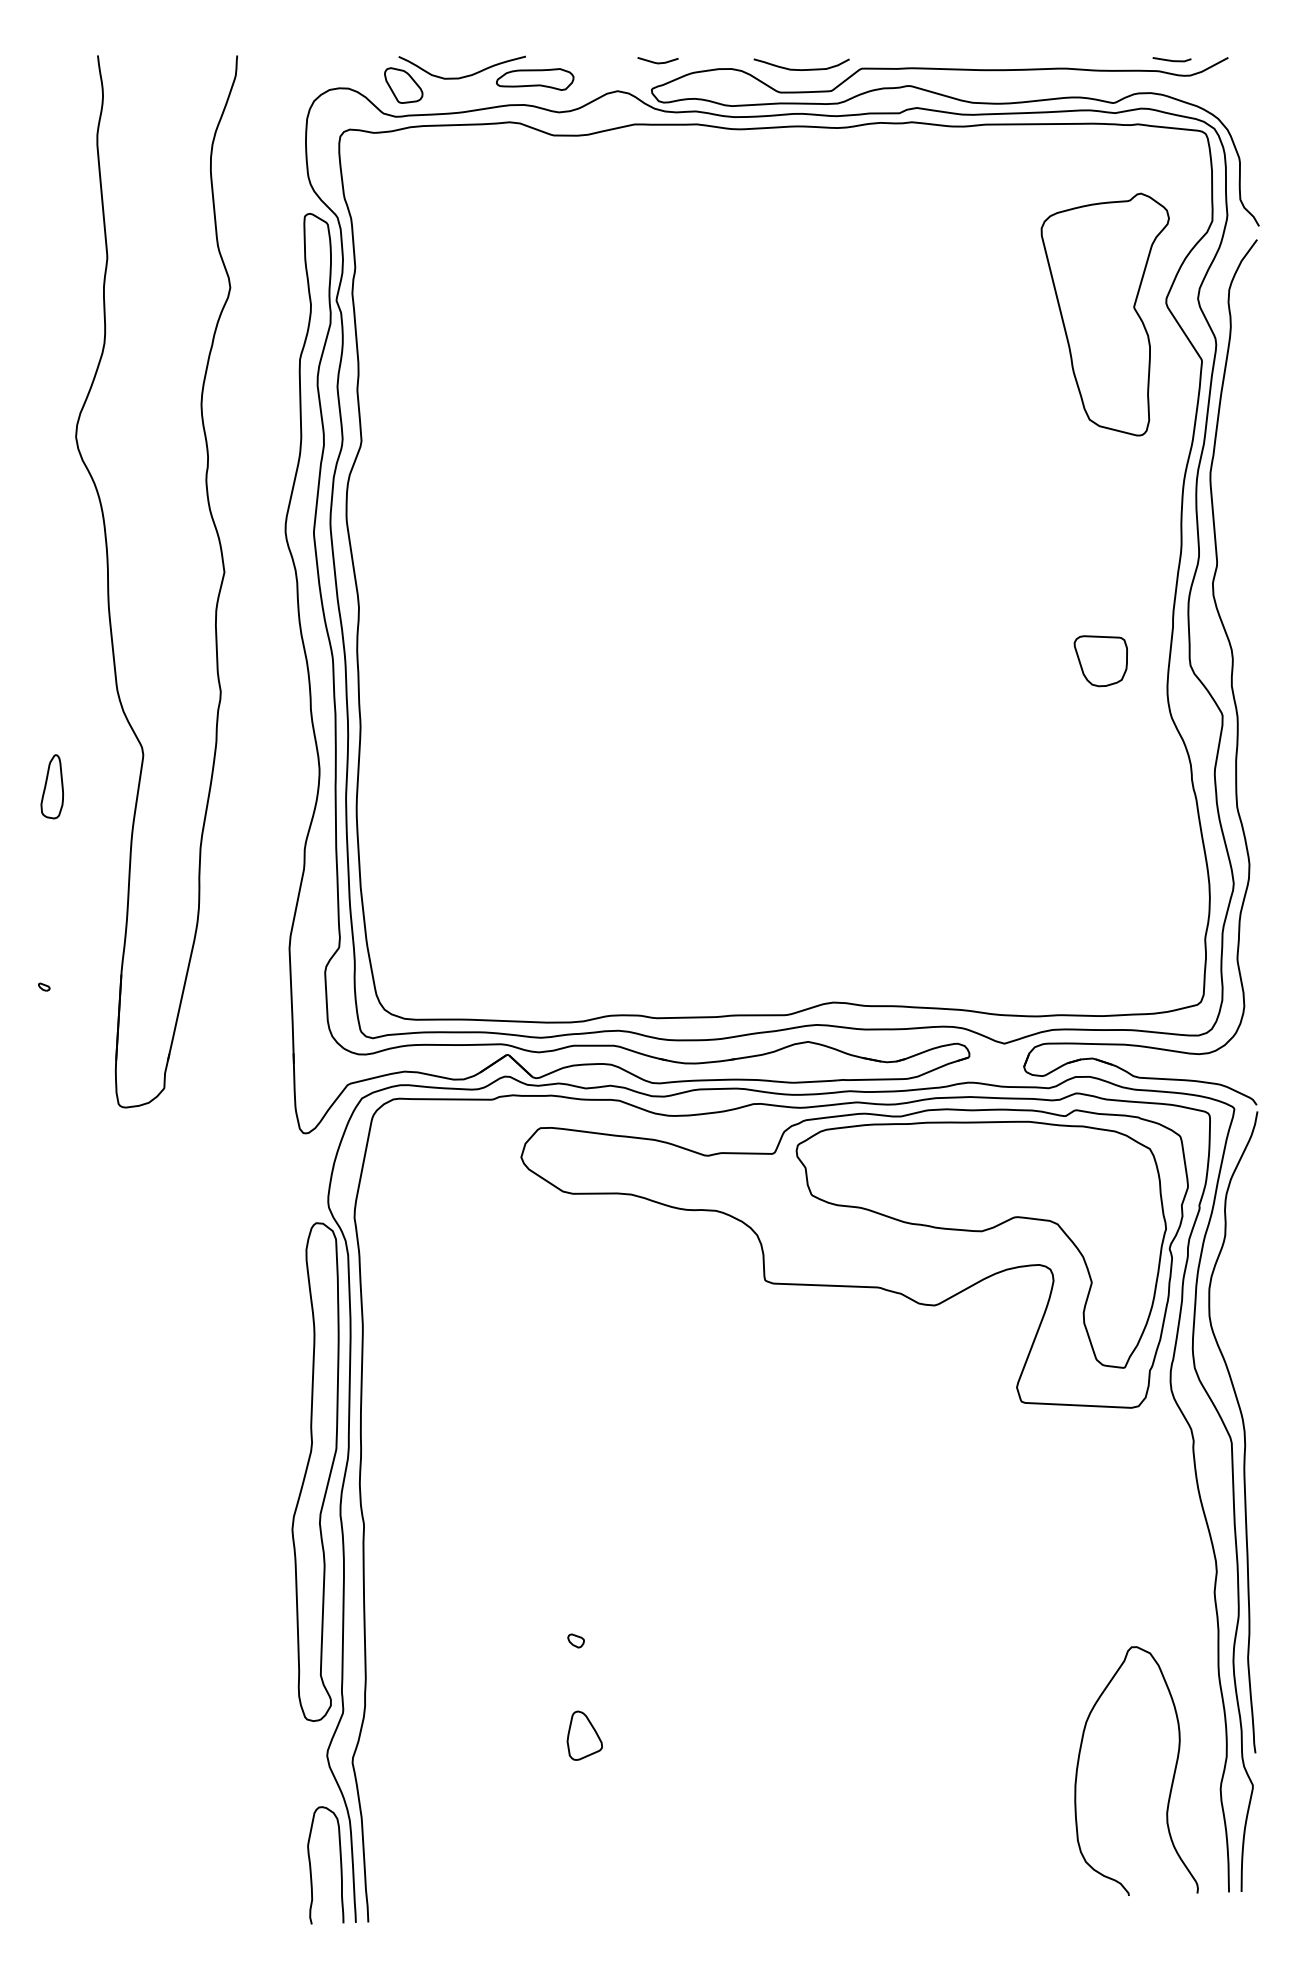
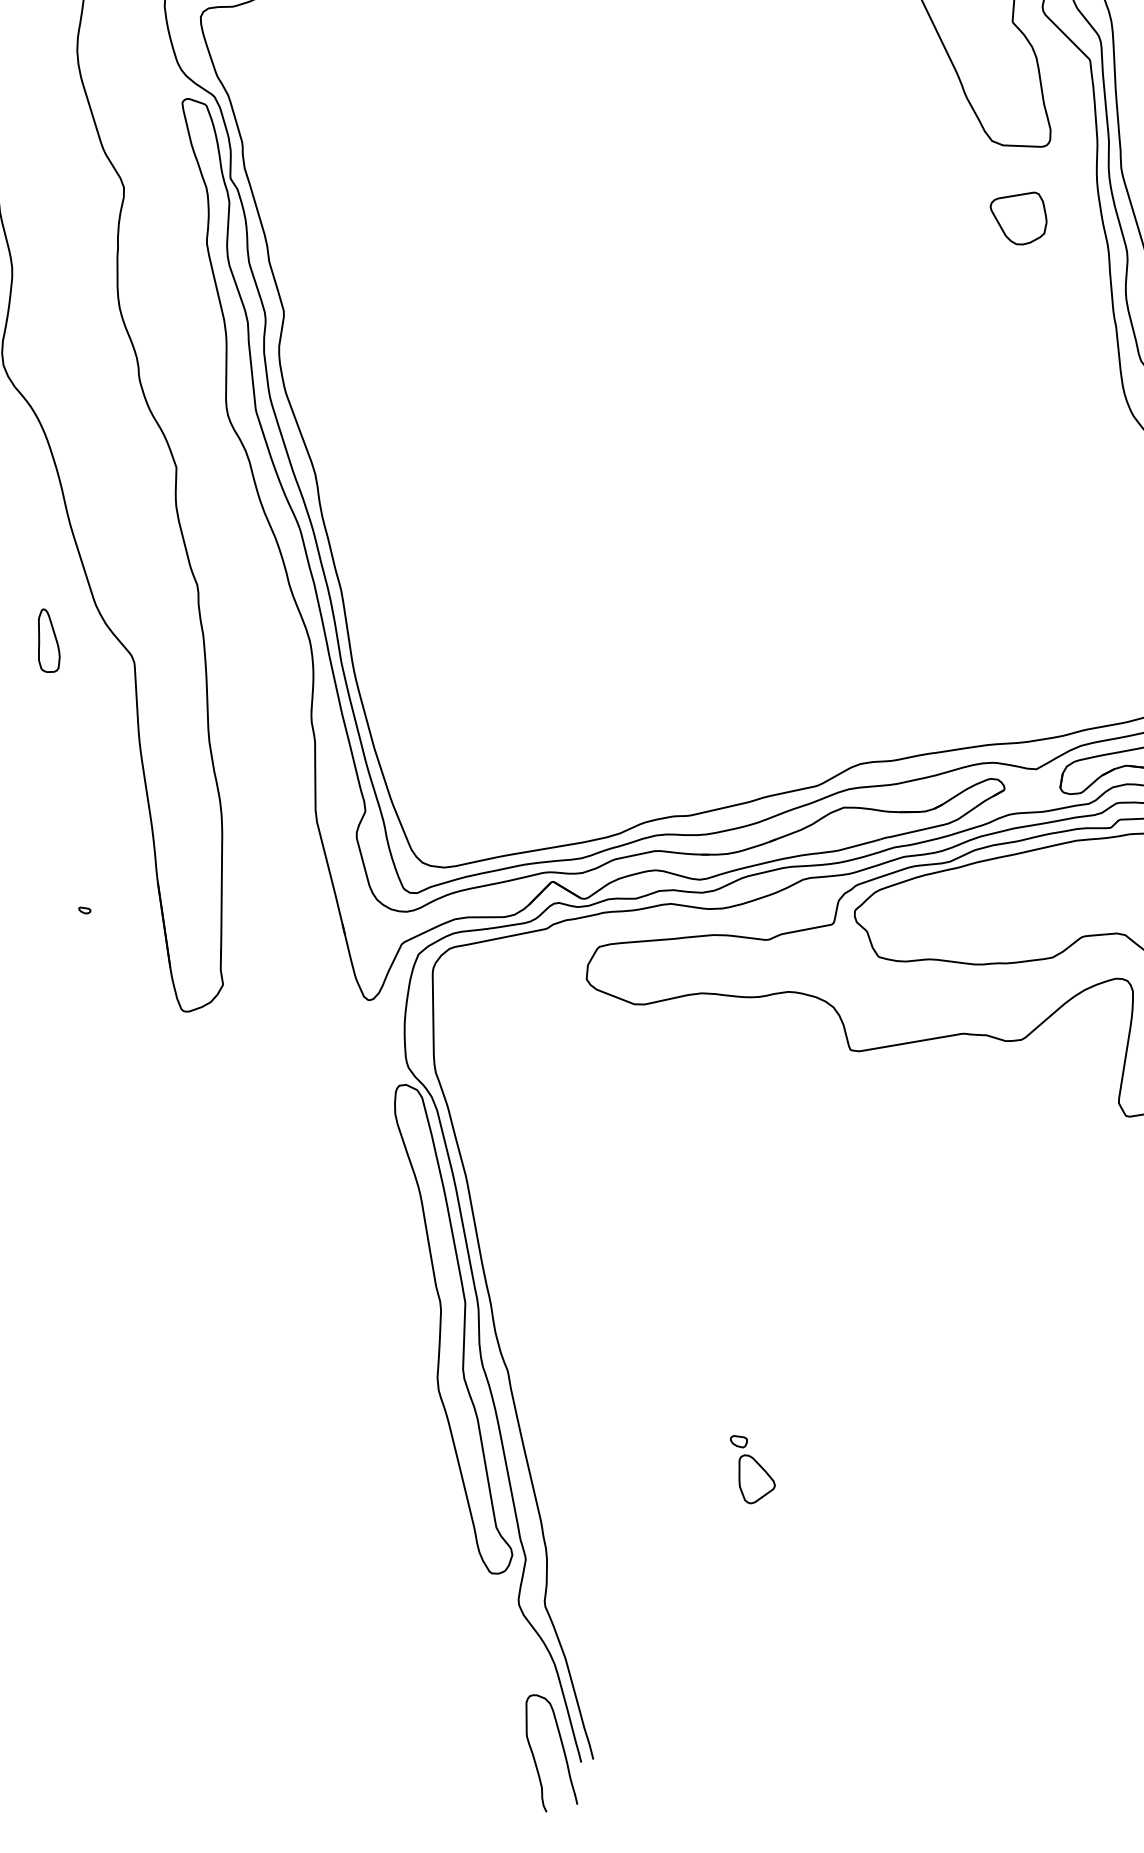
part: (1100, 661) -> (1019, 219), moved
part: (51, 786) -> (45, 641), moved
part: (584, 1735) -> (755, 1477), moved
curve: (311, 1866) -> (534, 1755), moved

